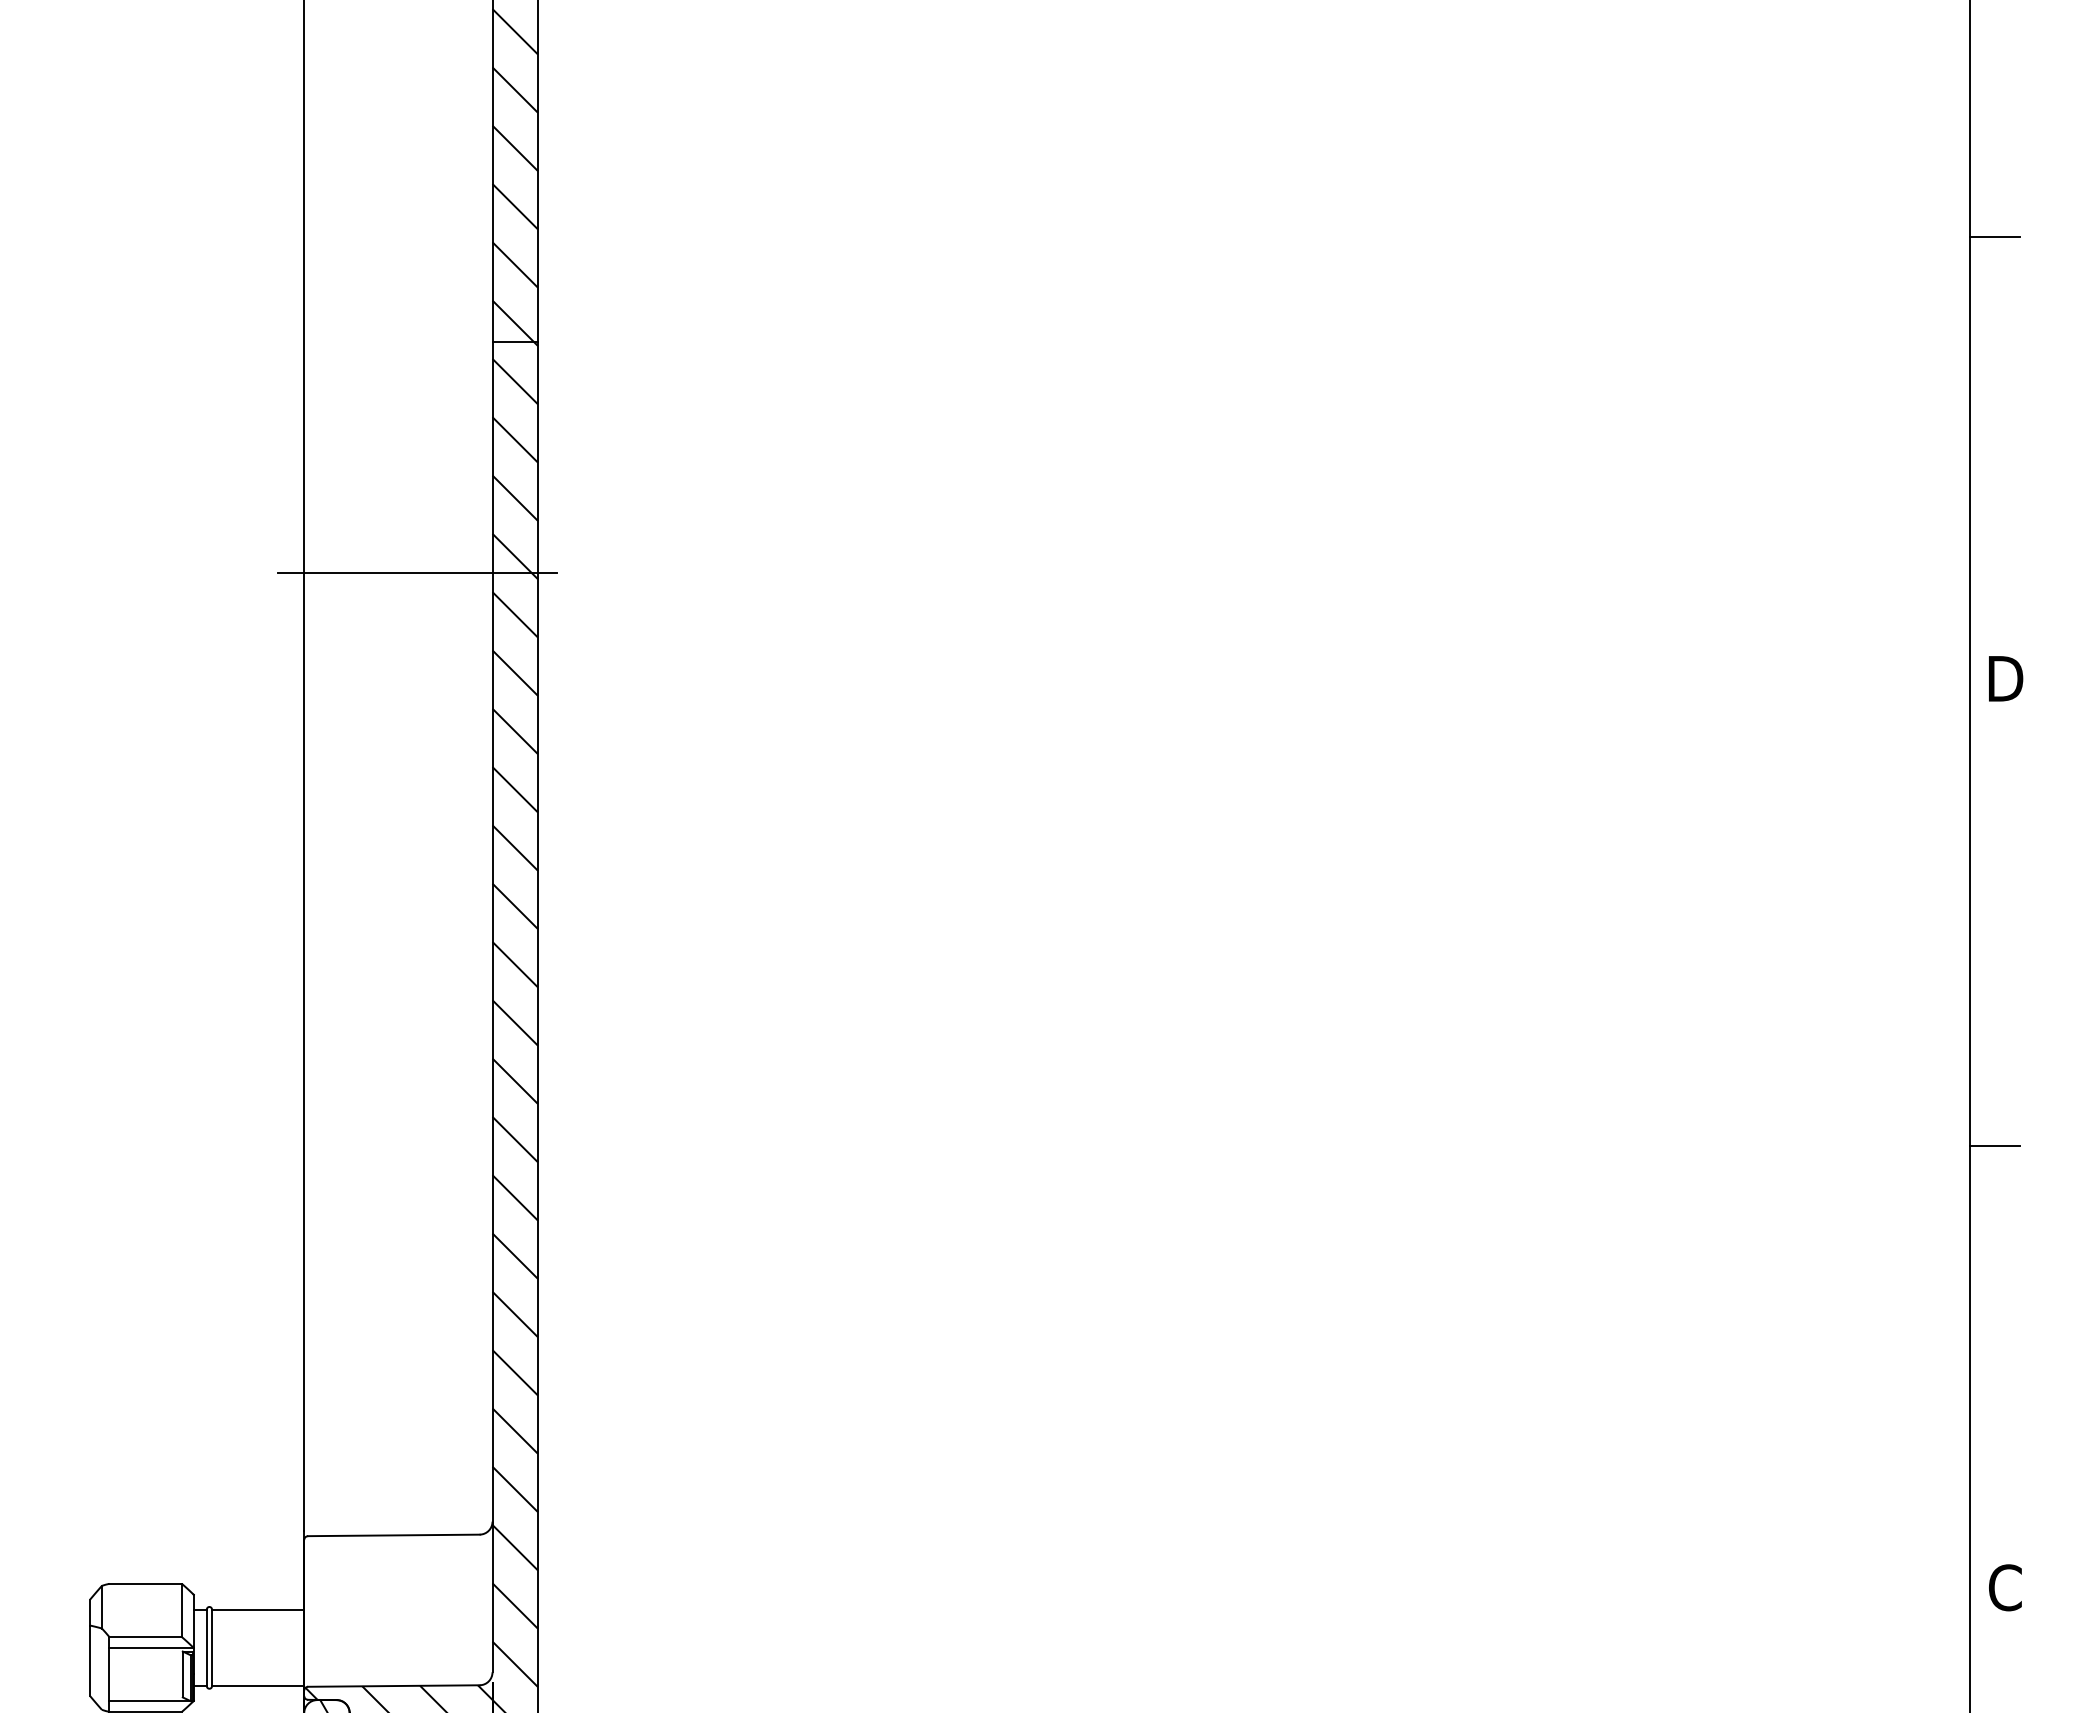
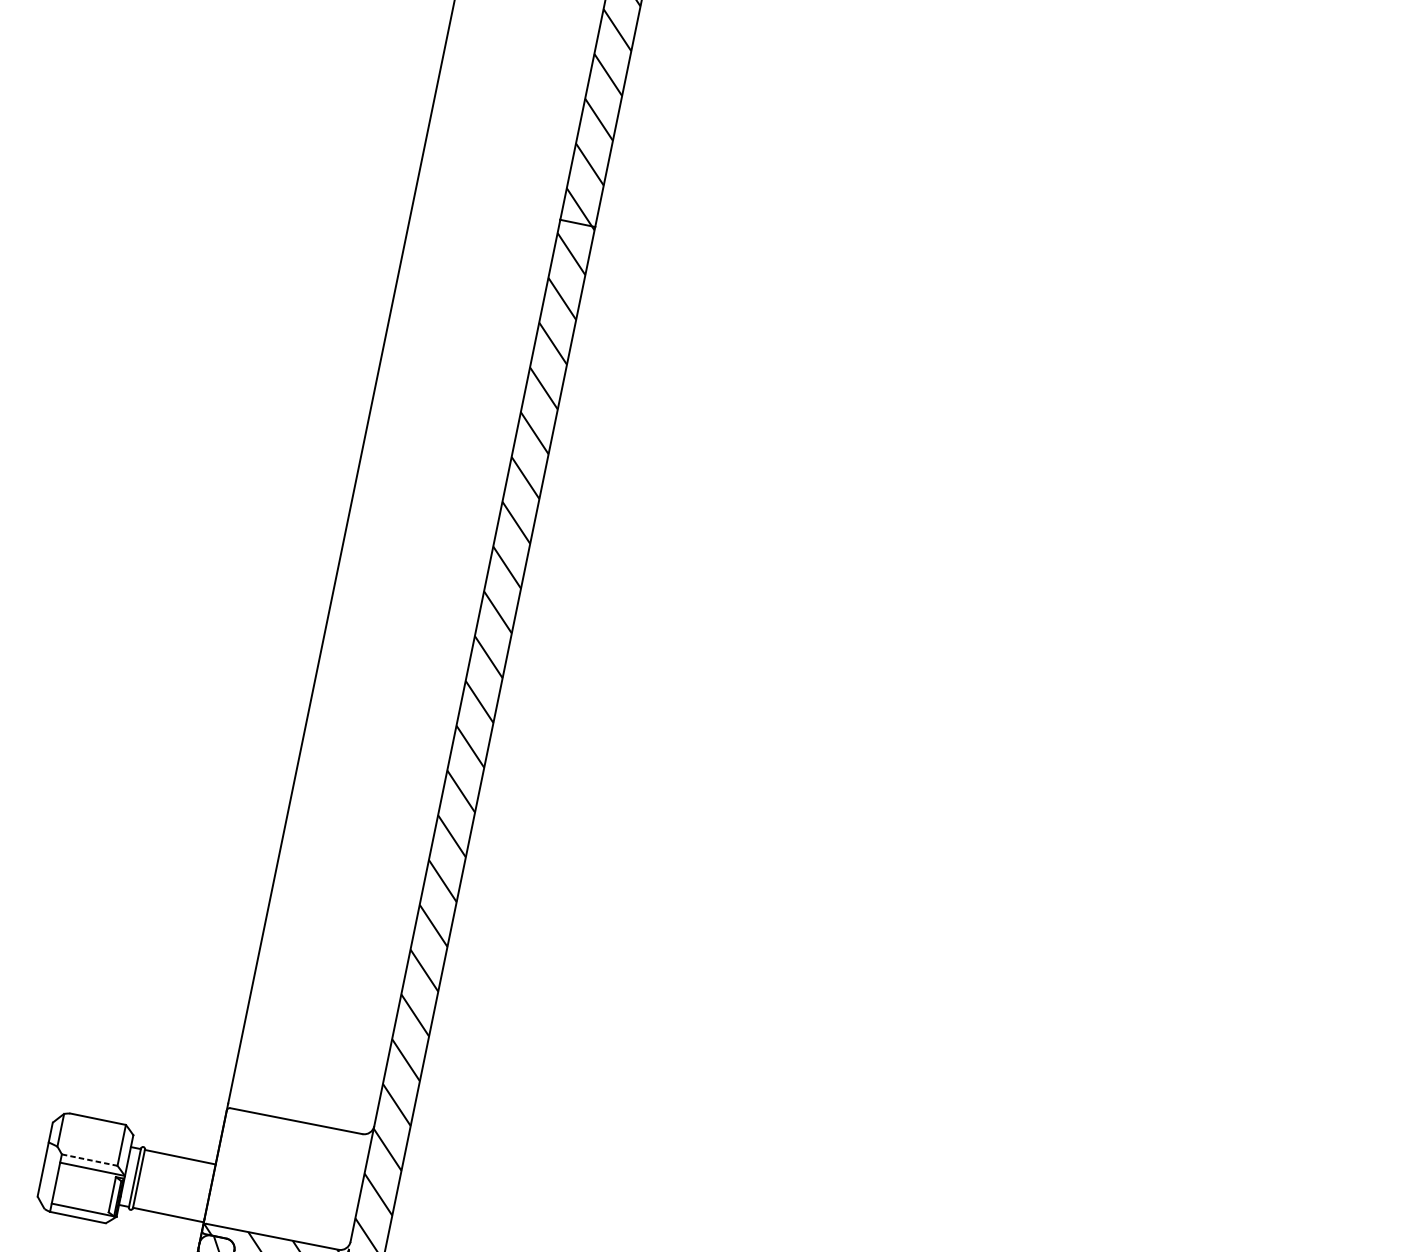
line: (417, 573) -> (466, 386), removed
line: (146, 1637) -> (90, 1160), solid -> dashed

